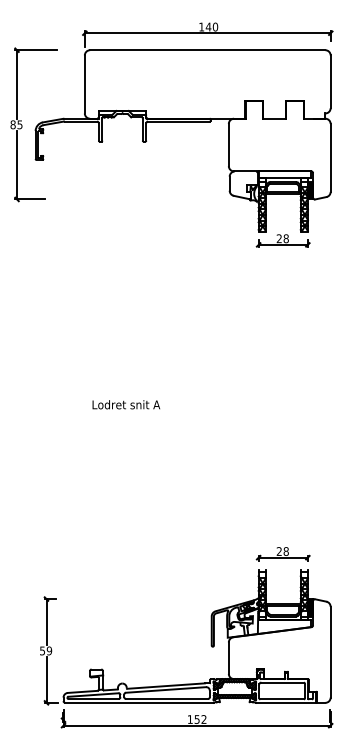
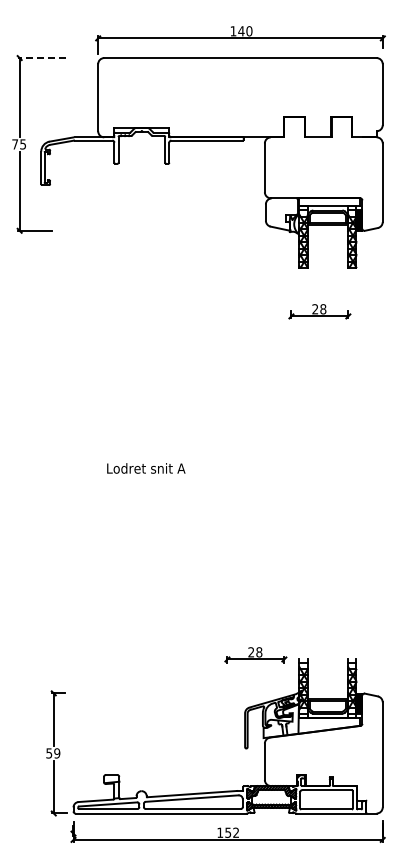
line: (35, 50) -> (41, 58), solid -> dashed
text: (13, 124) -> (15, 144), 85 -> 75
part: (282, 240) -> (319, 311), moved
part: (282, 554) -> (255, 655), moved

